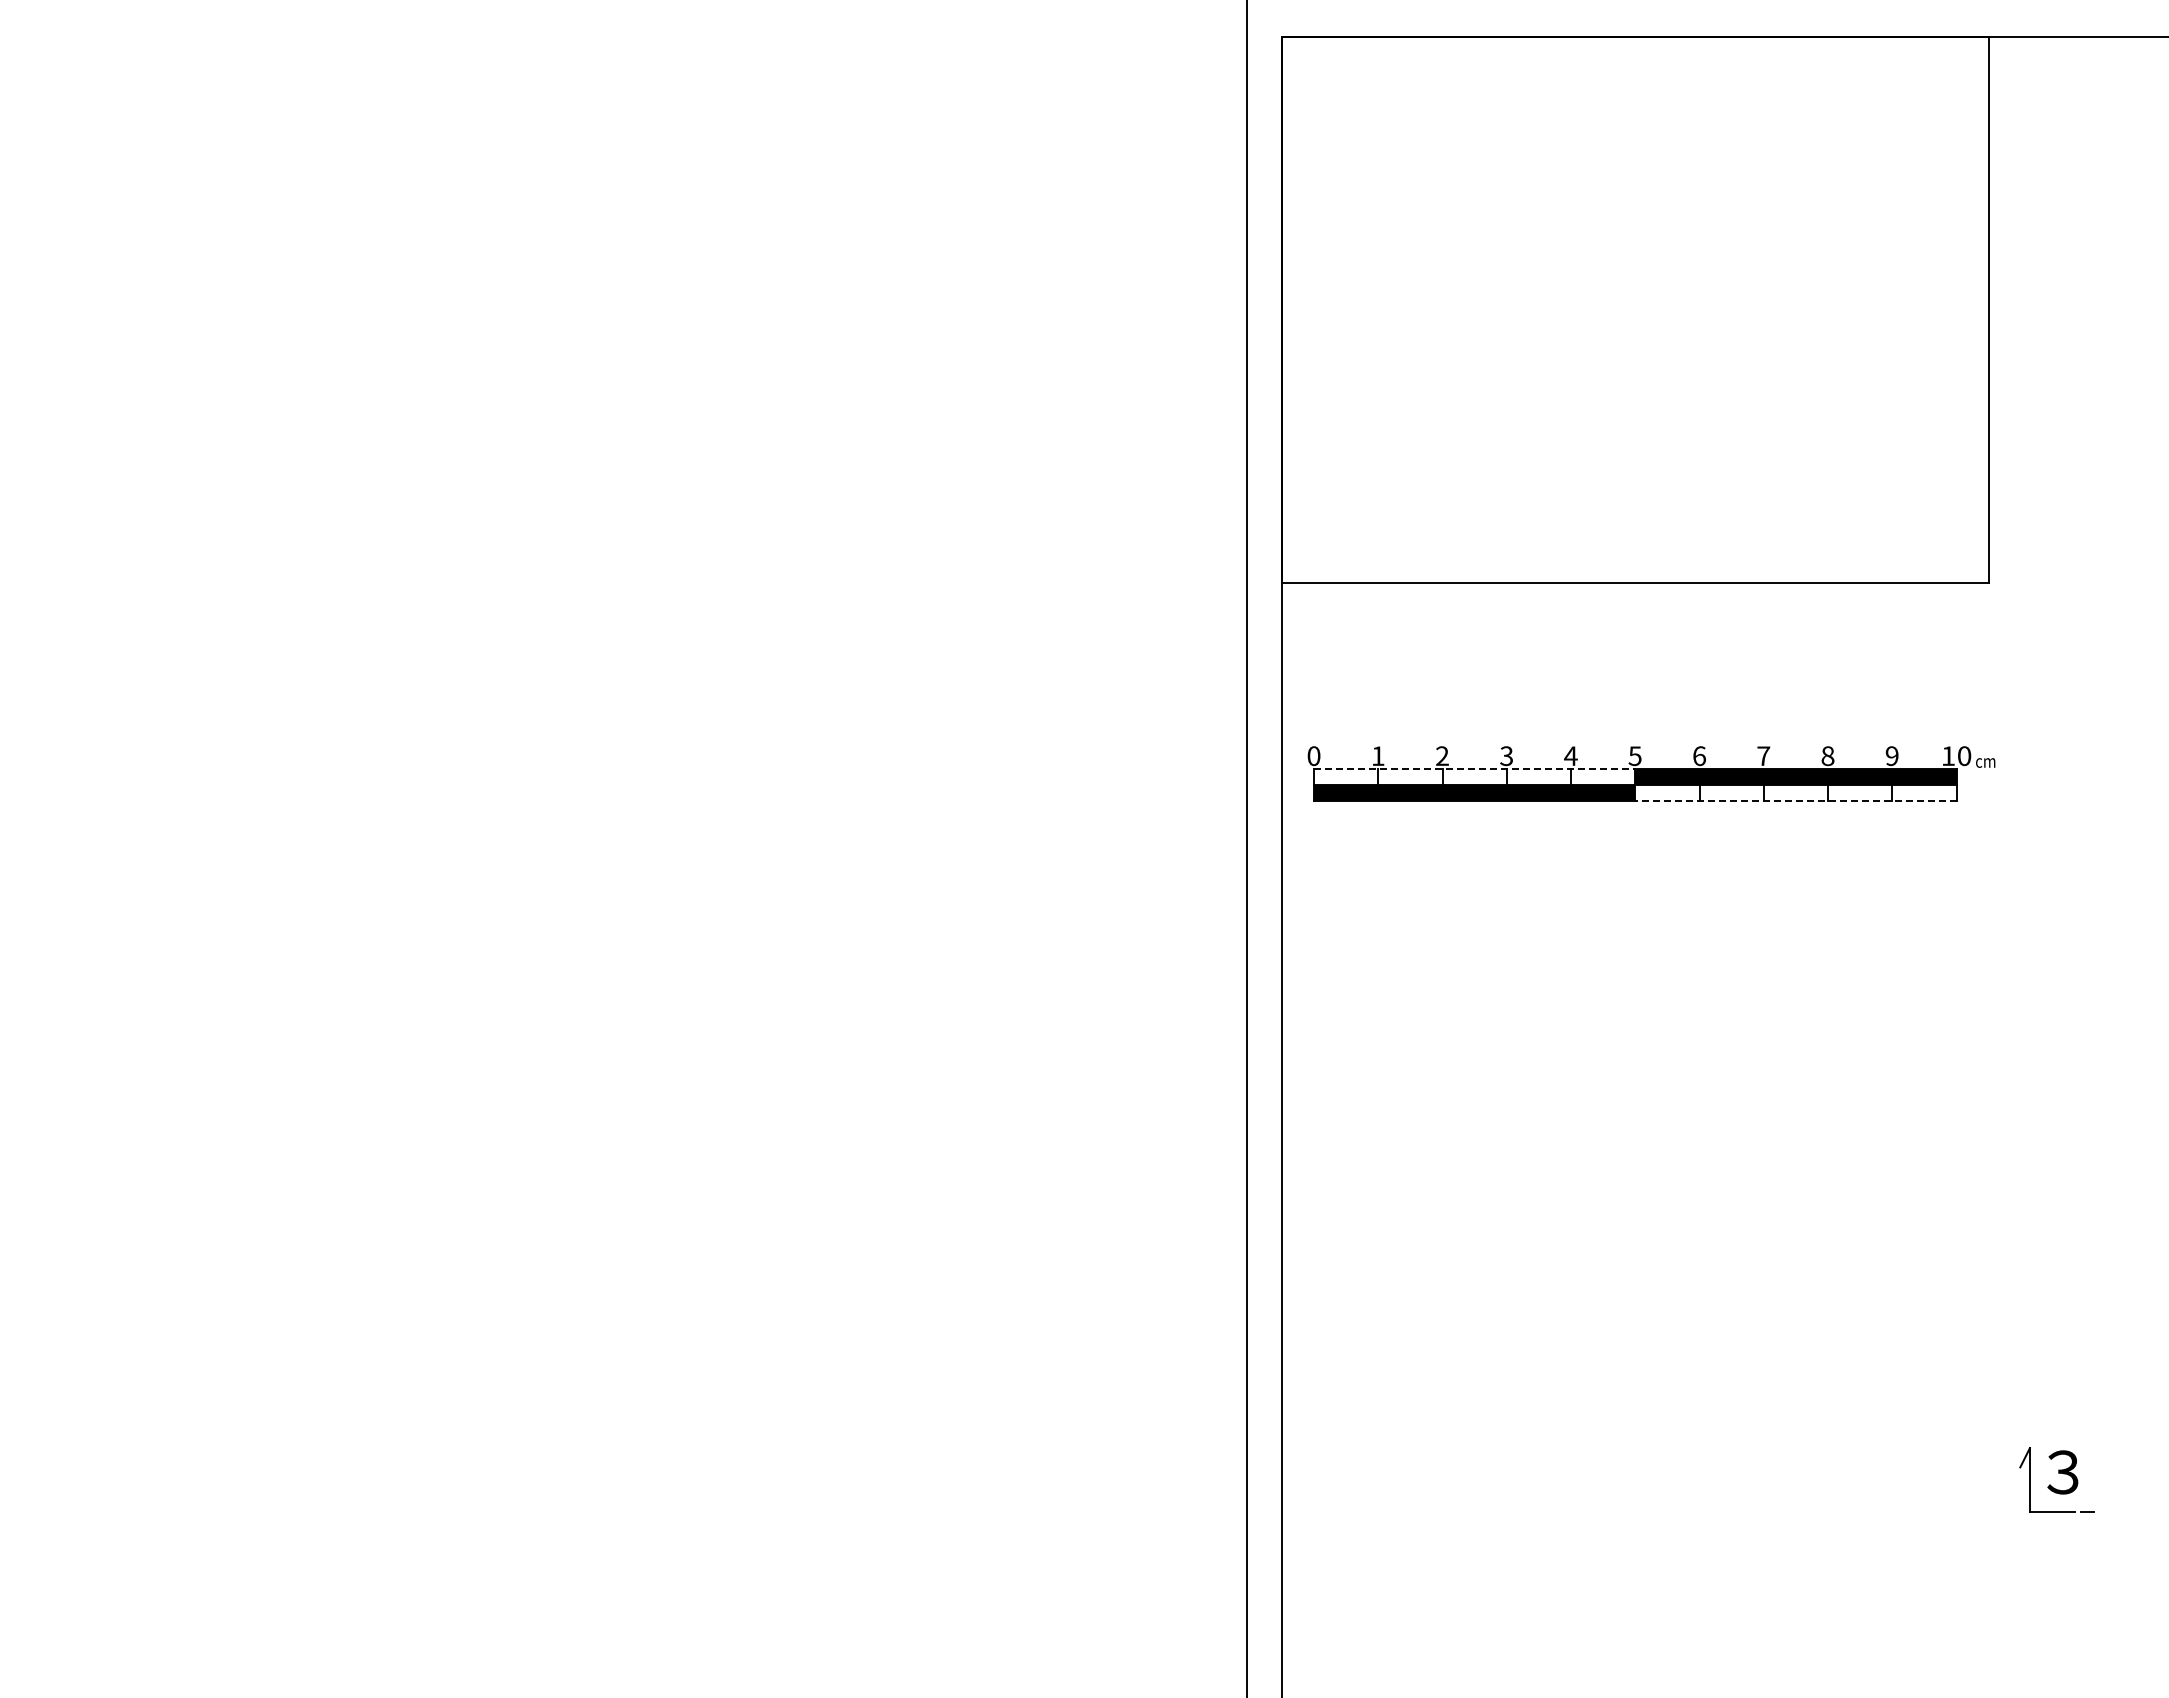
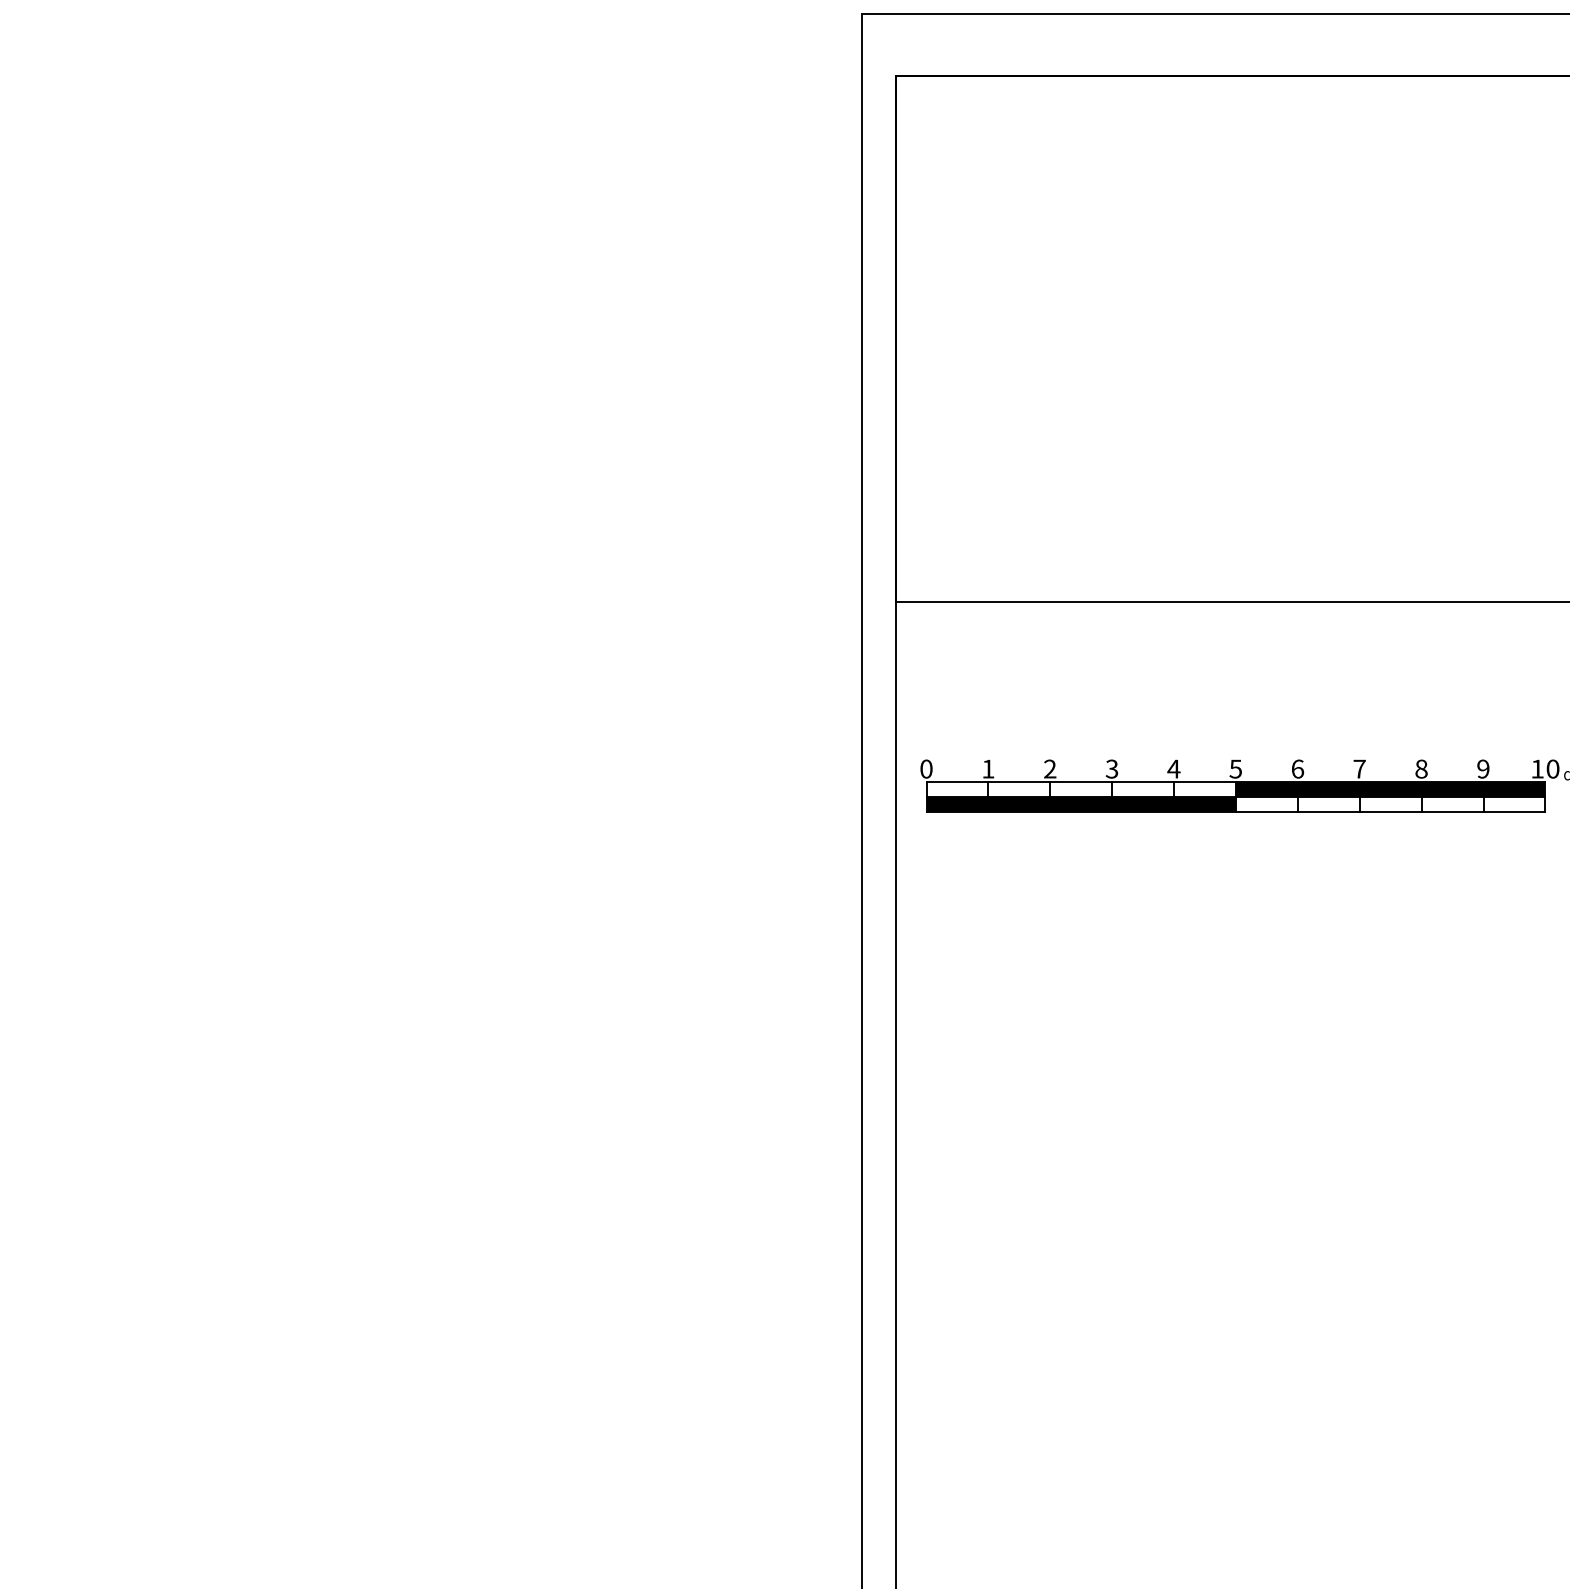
line: (1474, 769) -> (1081, 781), dashed -> solid
line: (1795, 801) -> (1390, 812), dashed -> solid

